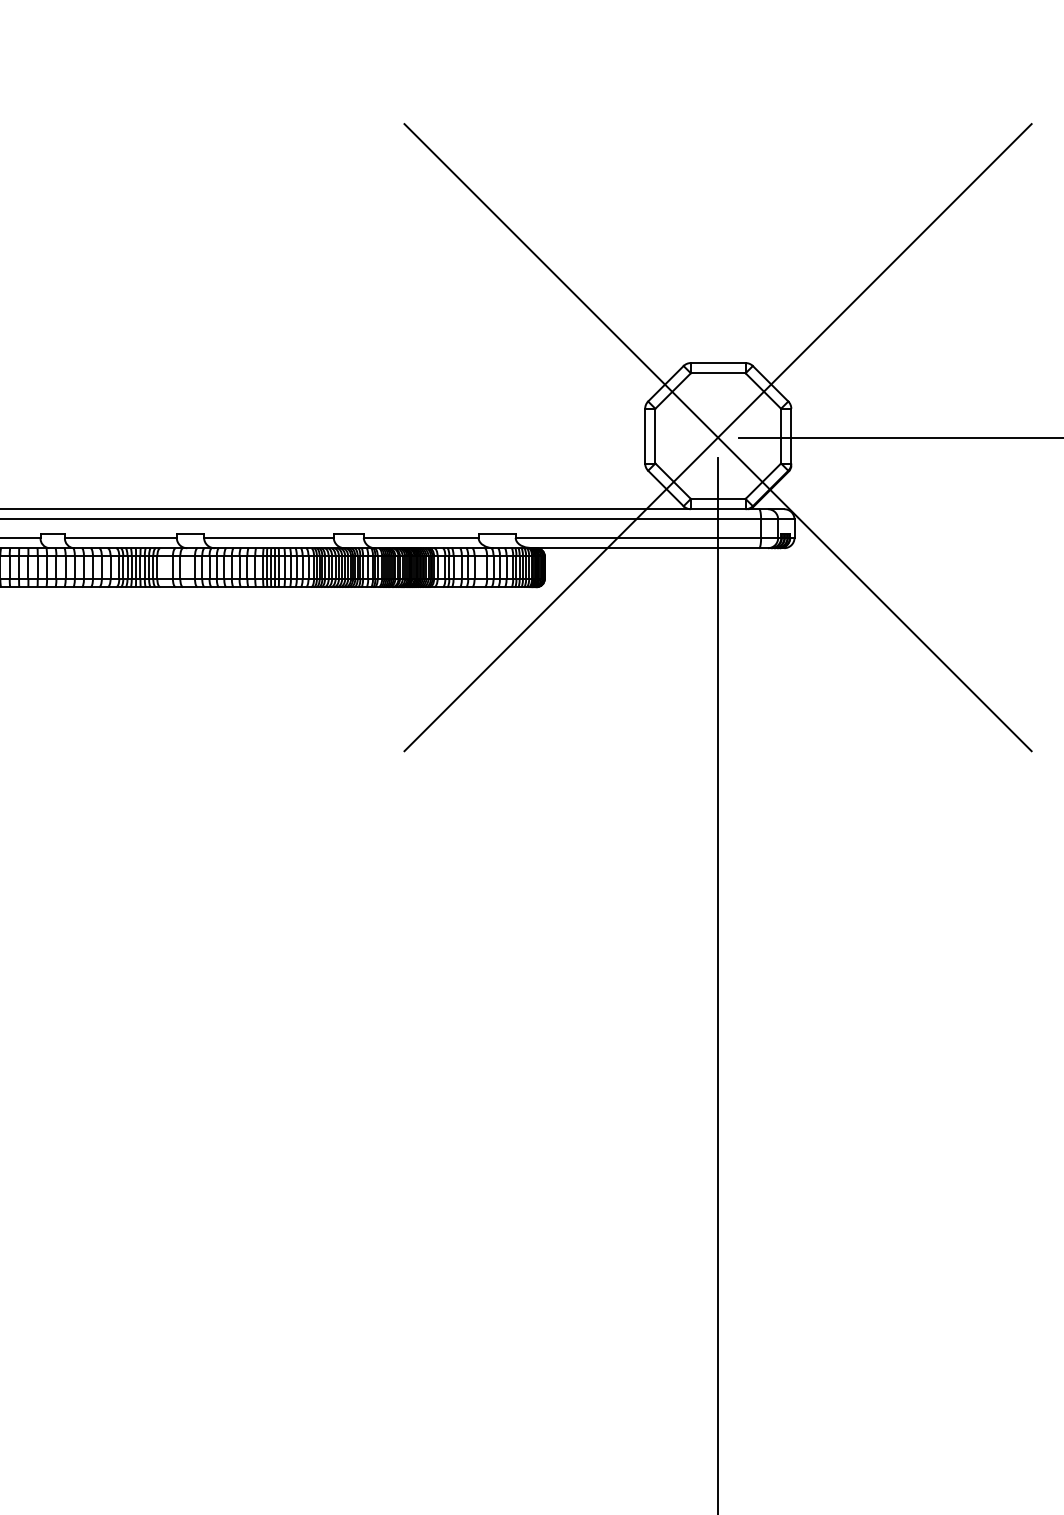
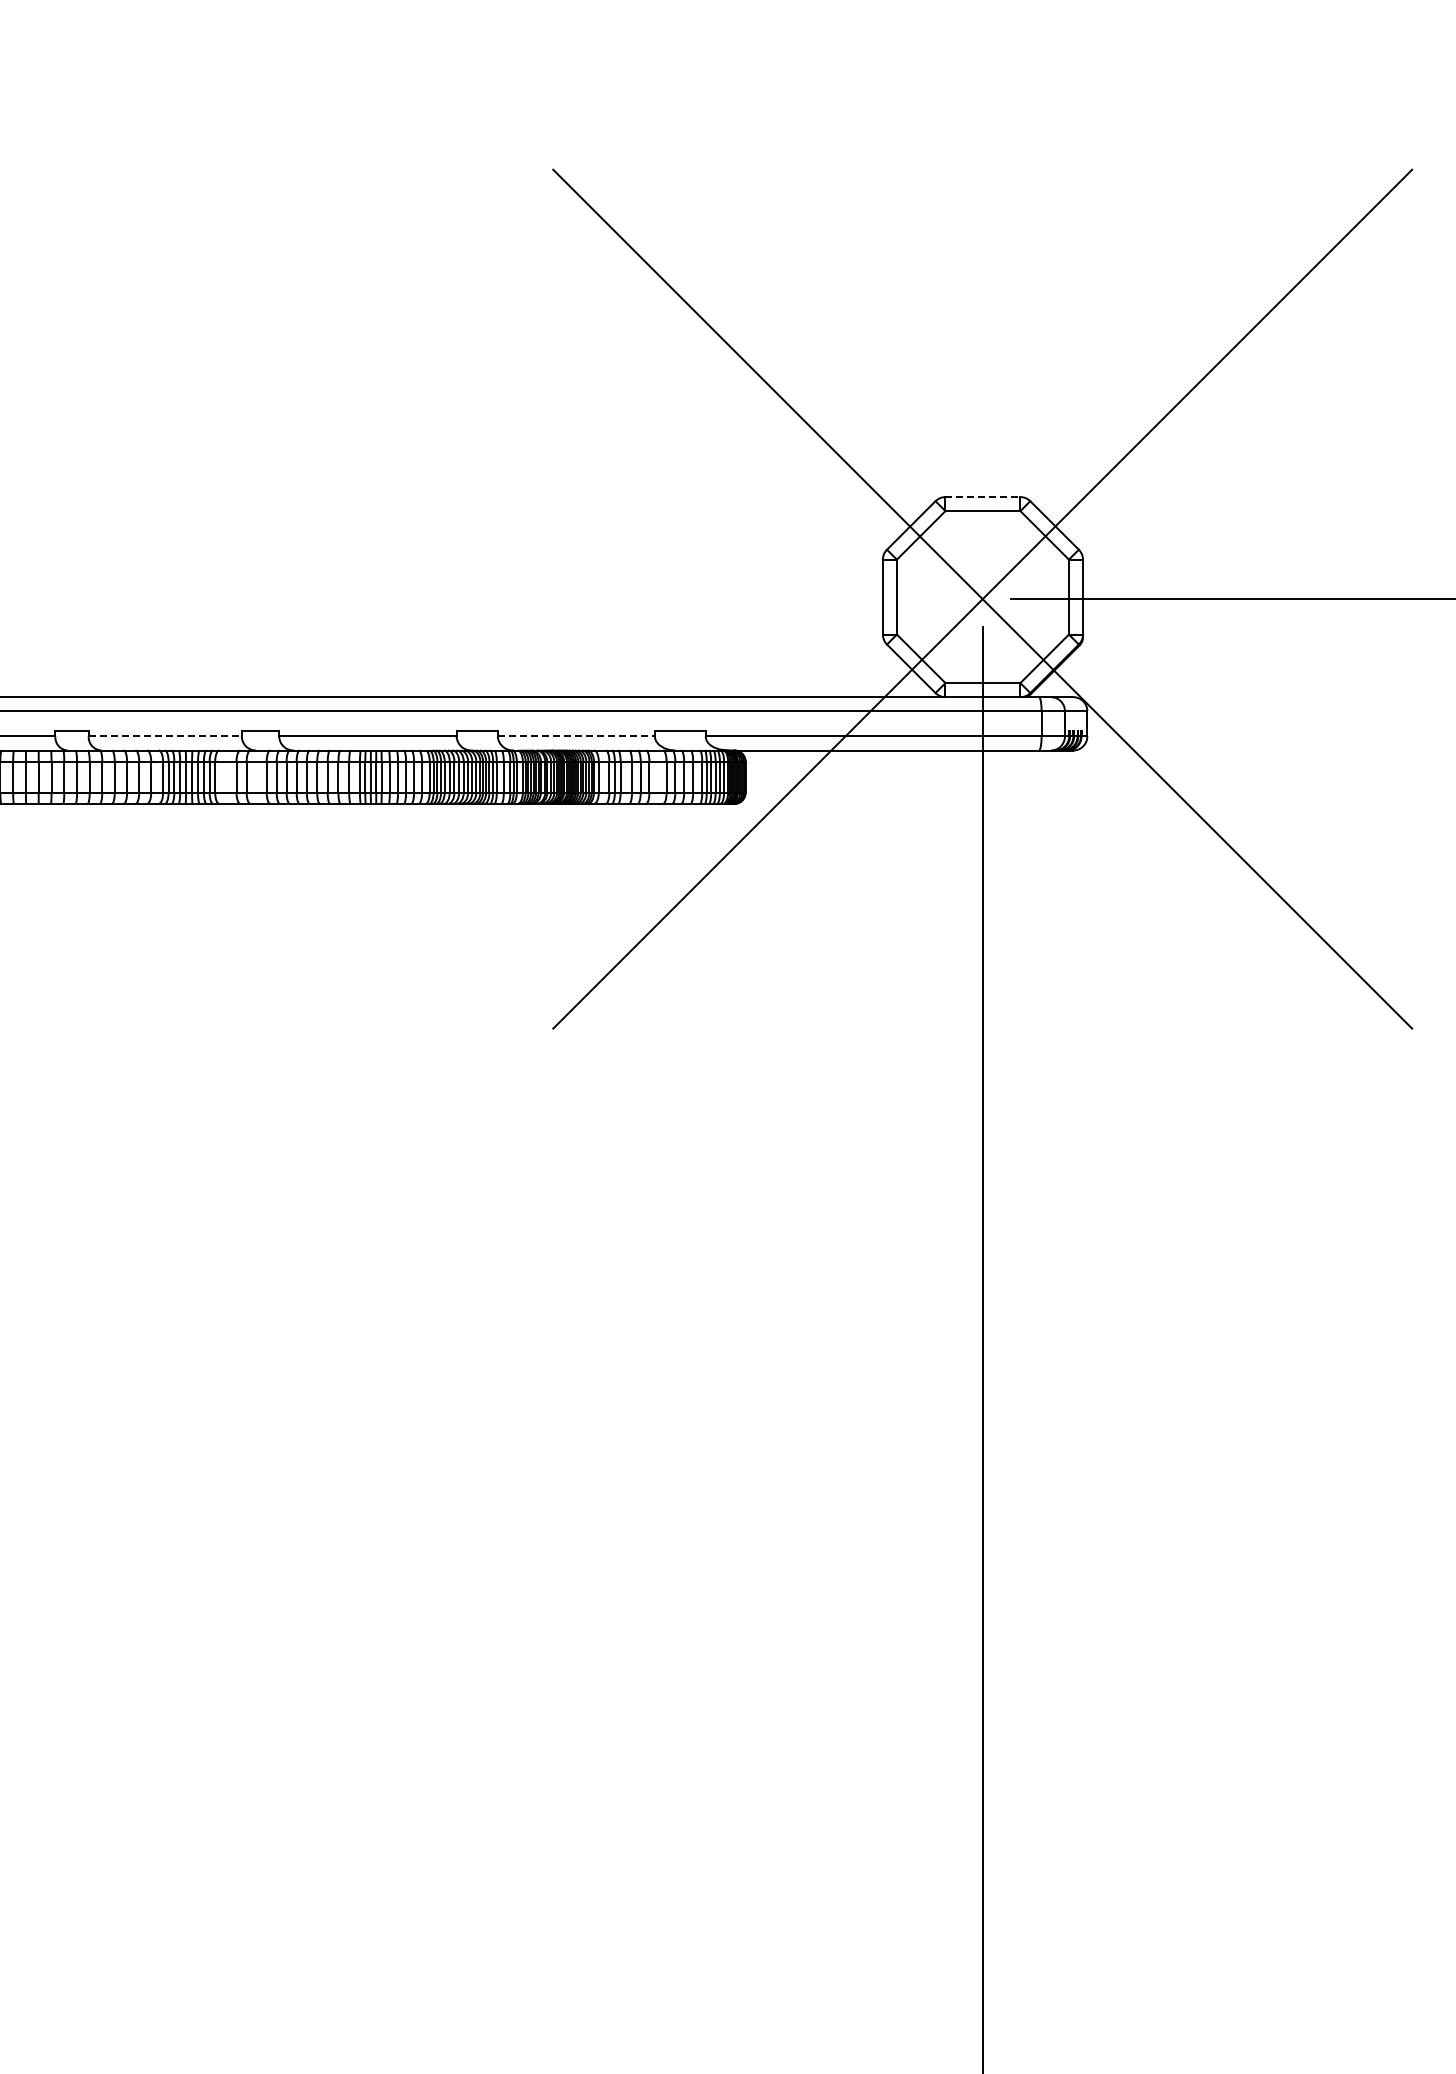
line: (718, 363) -> (983, 497), solid -> dashed
line: (121, 537) -> (165, 736), solid -> dashed
line: (421, 537) -> (576, 736), solid -> dashed

